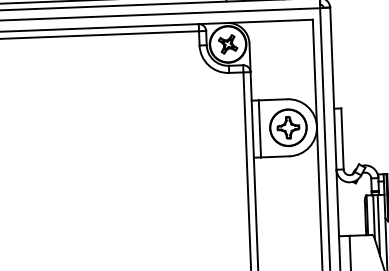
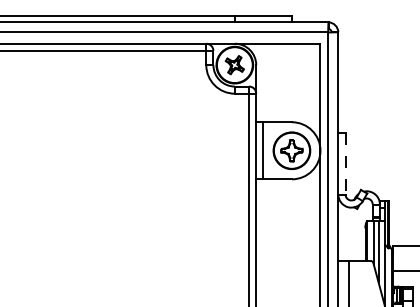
line: (342, 138) -> (345, 163), solid -> dashed

